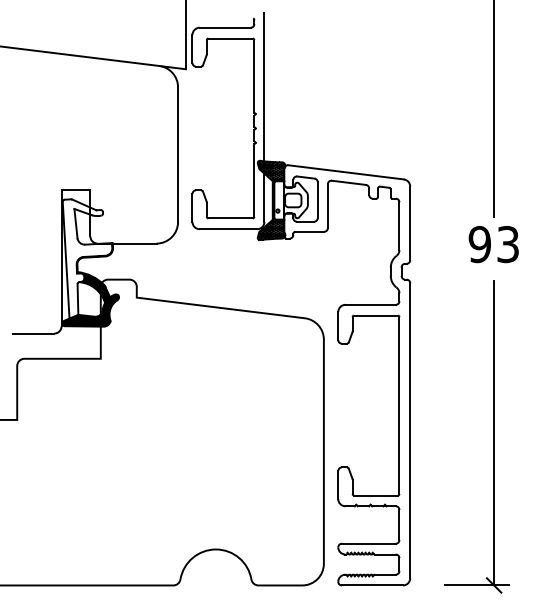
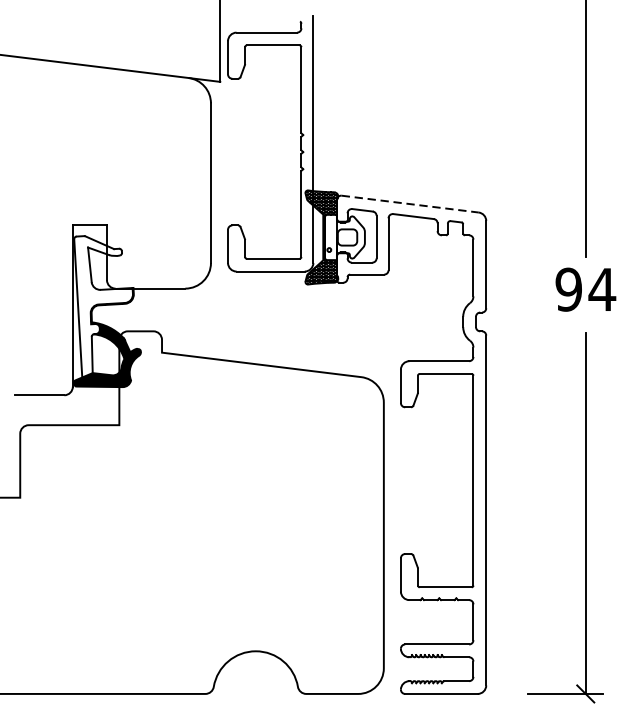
line: (346, 172) -> (410, 204), solid -> dashed
text: (507, 244) -> (601, 289), 93 -> 94

